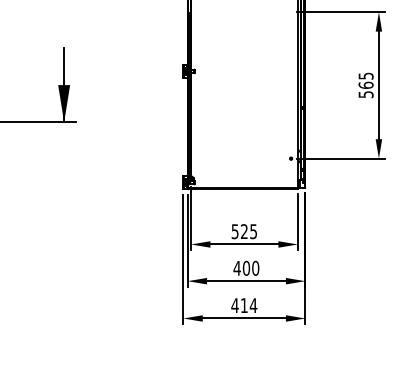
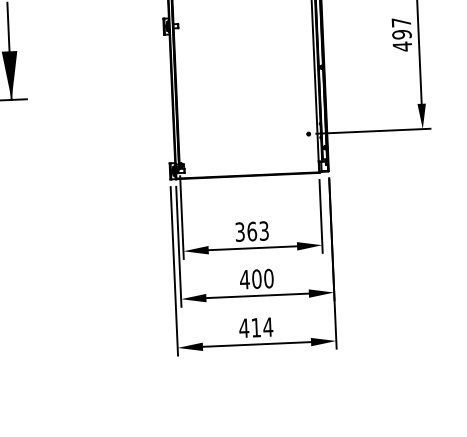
text: (365, 85) -> (401, 34), 565 -> 497
text: (244, 231) -> (252, 231), 525 -> 363

